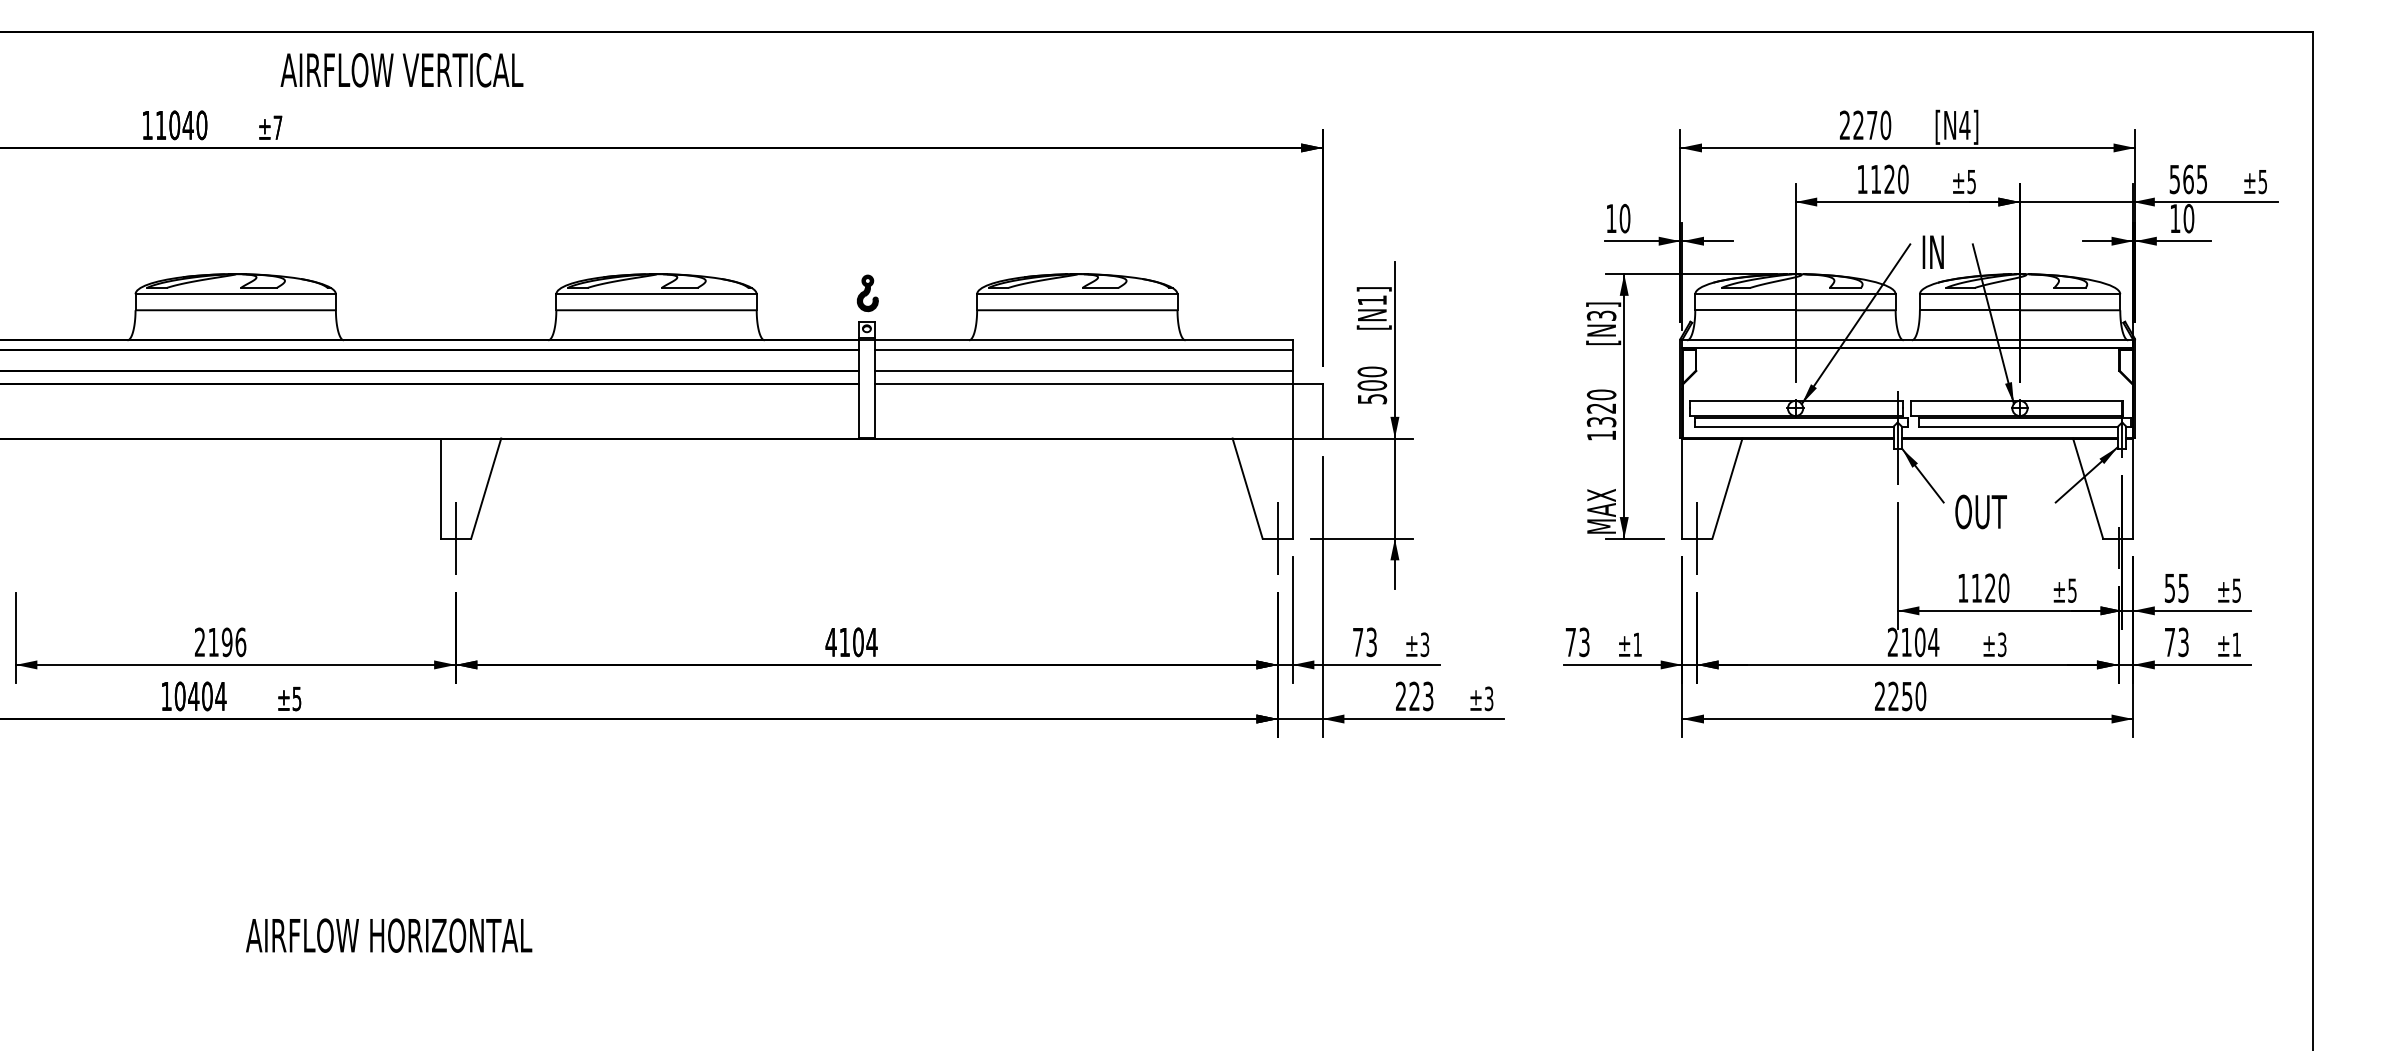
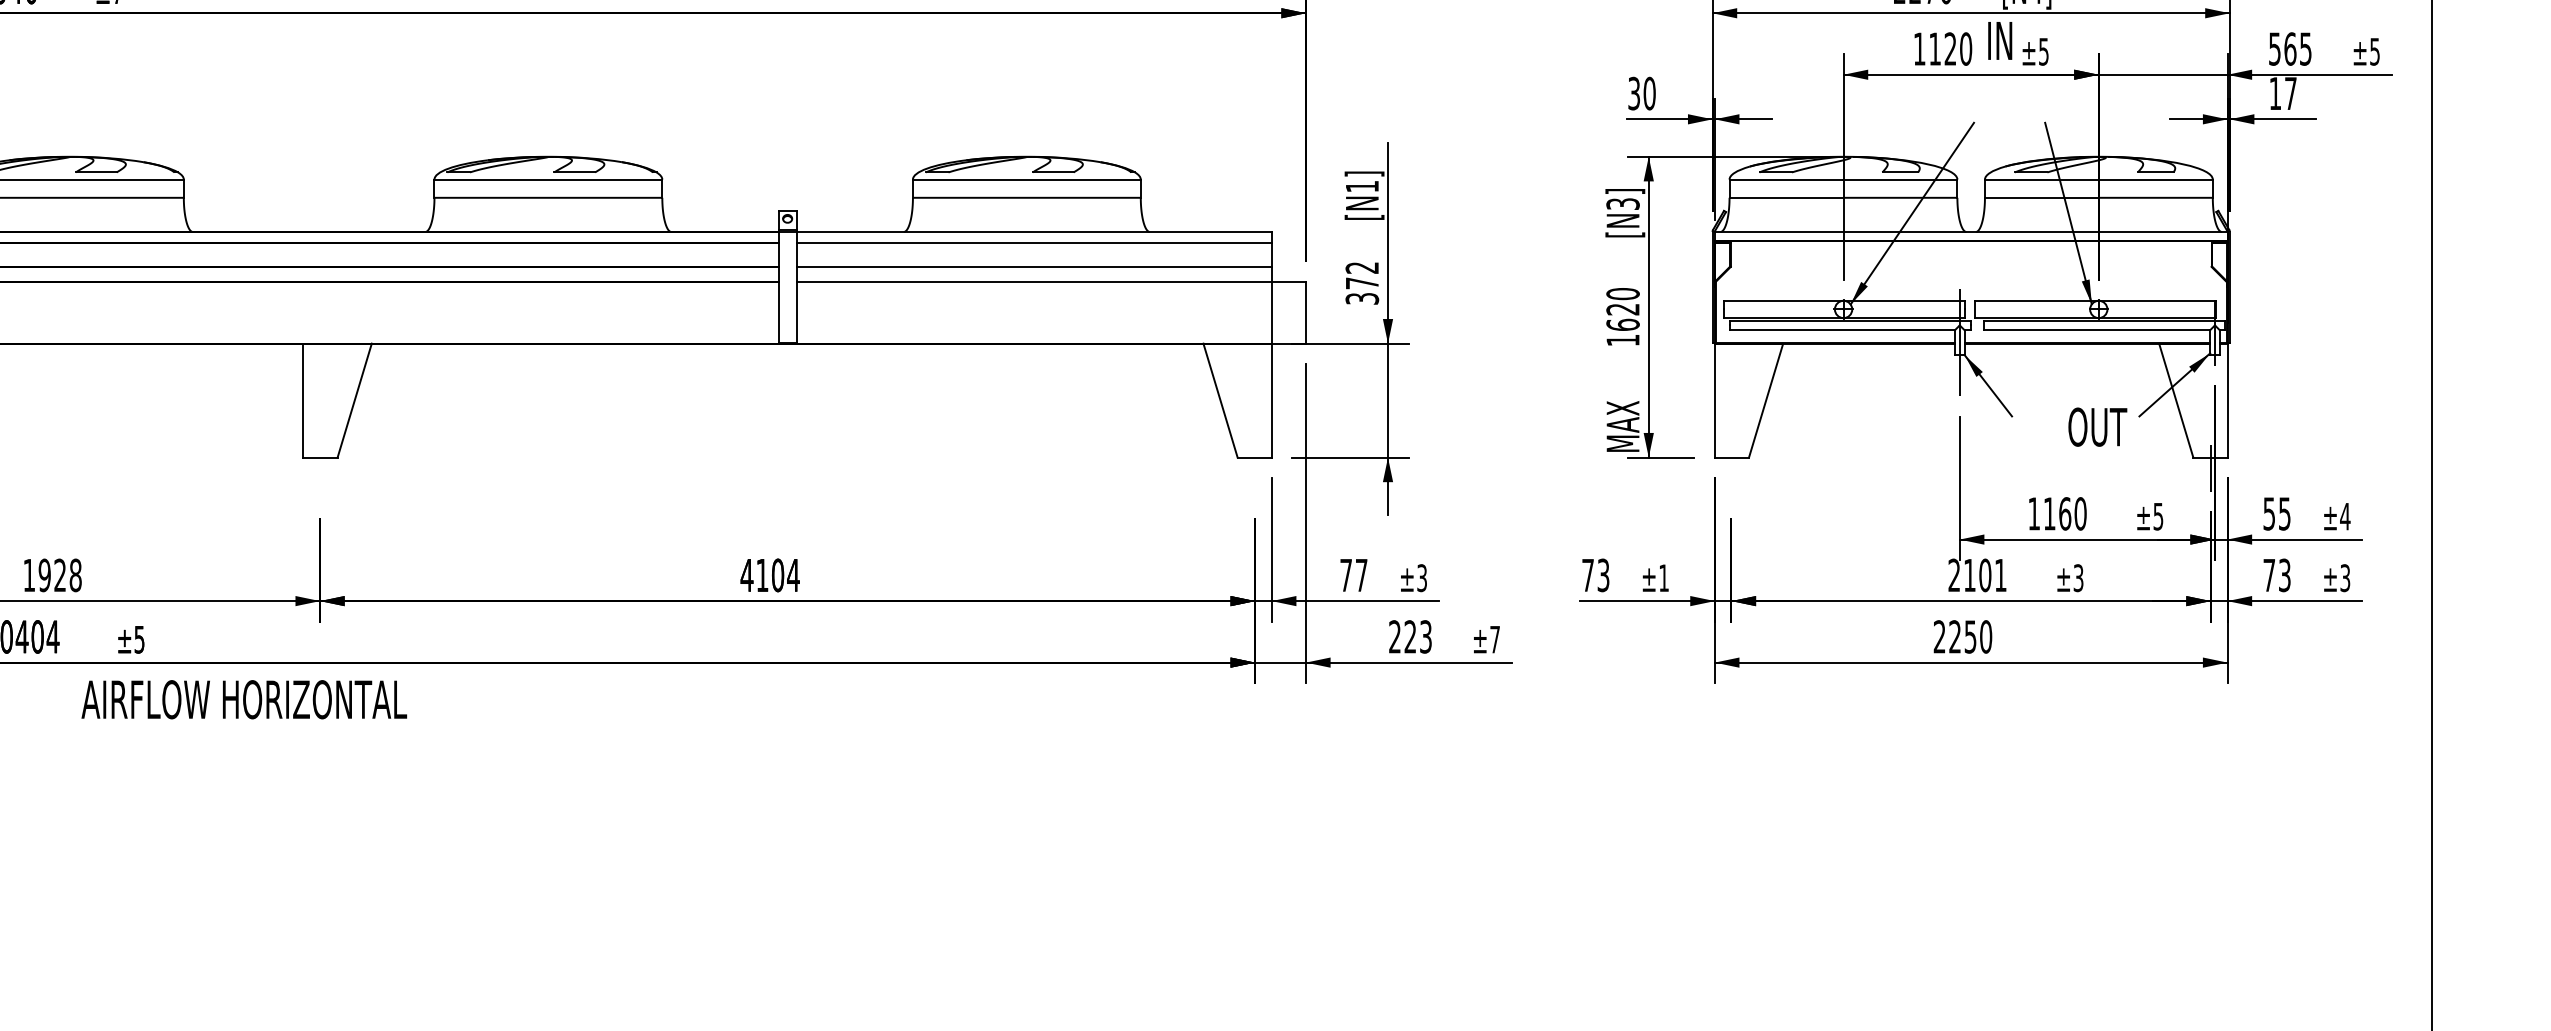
text: (1611, 218) -> (1634, 93), 10 -> 30
text: (2188, 218) -> (2290, 93), 10 -> 17
text: (1932, 251) -> (1999, 40), moved
part: (867, 293) -> (788, 178), removed
text: (1372, 384) -> (1362, 282), 500 -> 372
text: (1601, 421) -> (1622, 324), 1320 -> 1620
text: (1980, 511) -> (2097, 426), moved
line: (455, 538) -> (319, 457), removed
line: (1278, 538) -> (1255, 457), removed
line: (1696, 538) -> (1730, 457), removed
text: (1990, 587) -> (2065, 513), 1120 -> 1160
text: (2236, 590) -> (2344, 516), ±5 -> ±4
text: (220, 642) -> (52, 575), 2196 -> 1928
text: (1371, 642) -> (1361, 575), 73 -> 77
text: (1933, 642) -> (2000, 575), 2104 -> 2101
text: (2236, 644) -> (2344, 577), ±1 -> ±3
text: (1488, 698) -> (1494, 639), ±3 -> ±7
text: (389, 935) -> (244, 699), moved

